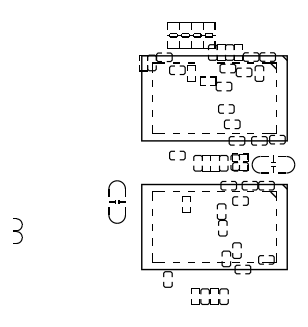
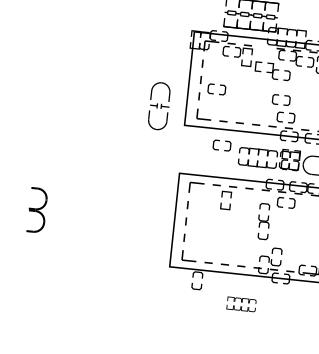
part: (167, 105) -> (216, 89), added
part: (116, 201) -> (158, 105), moved
part: (17, 230) -> (37, 209), size x1.6
part: (209, 296) -> (241, 304), size x0.7

